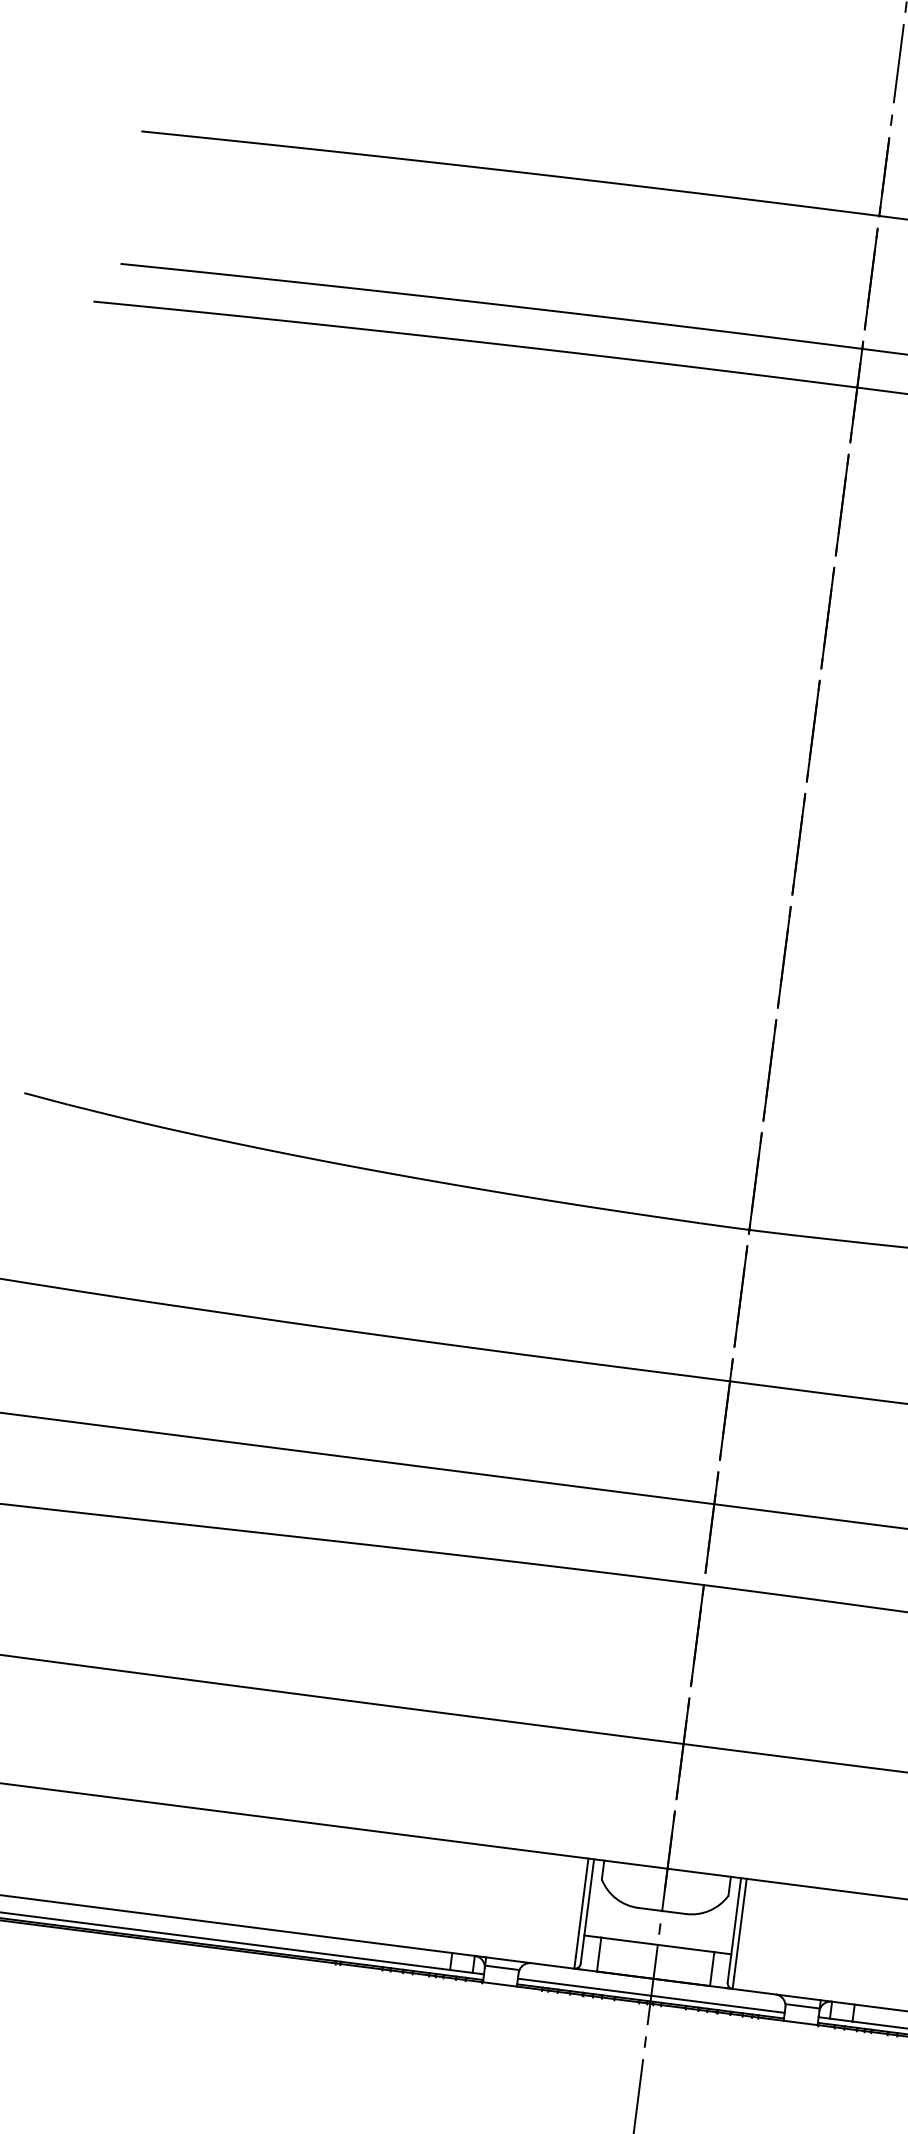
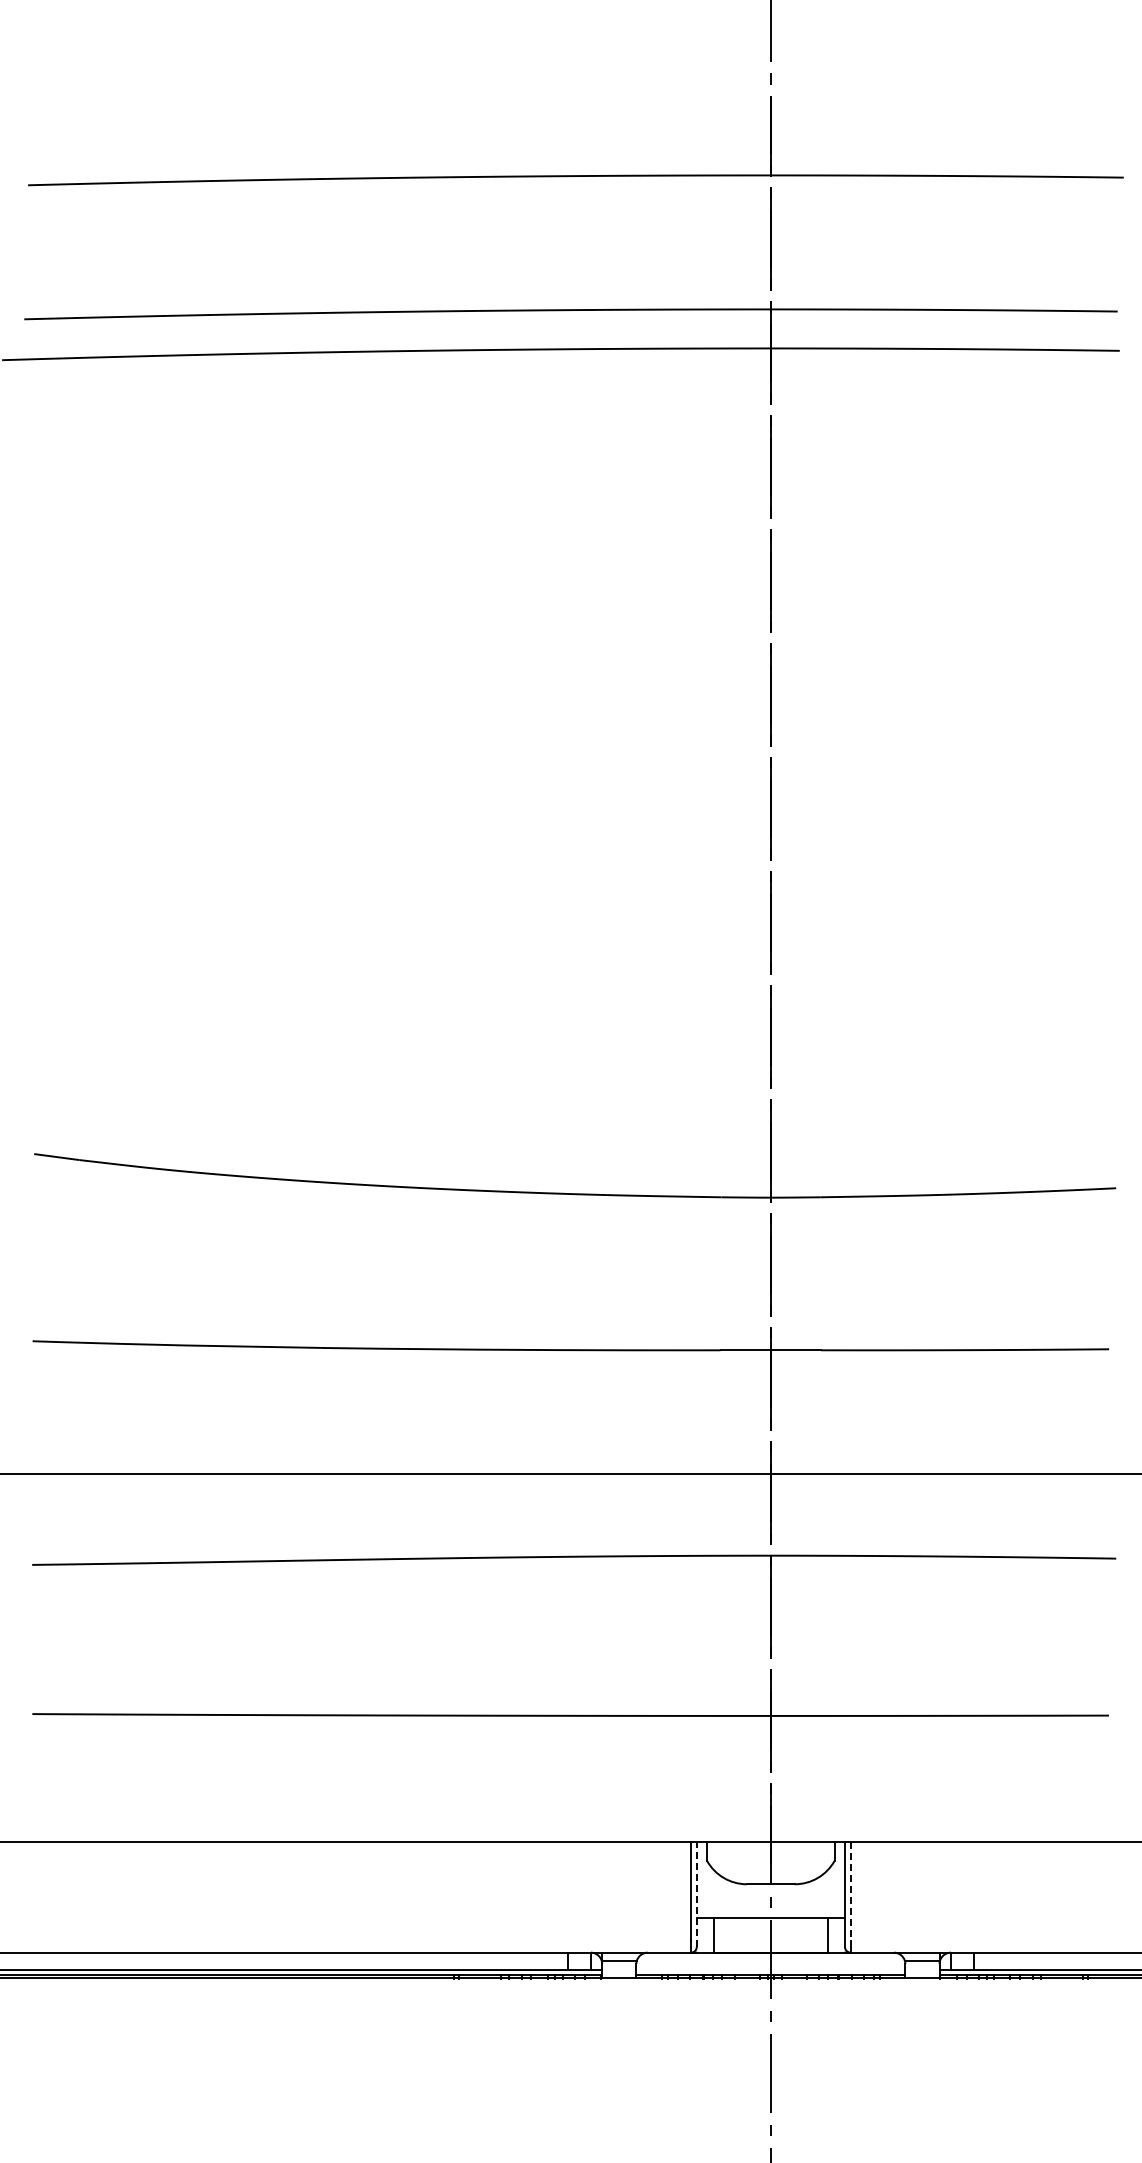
line: (587, 1911) -> (696, 1894), solid -> dashed
line: (740, 1928) -> (850, 1891), solid -> dashed
line: (650, 1995) -> (770, 1969), removed

